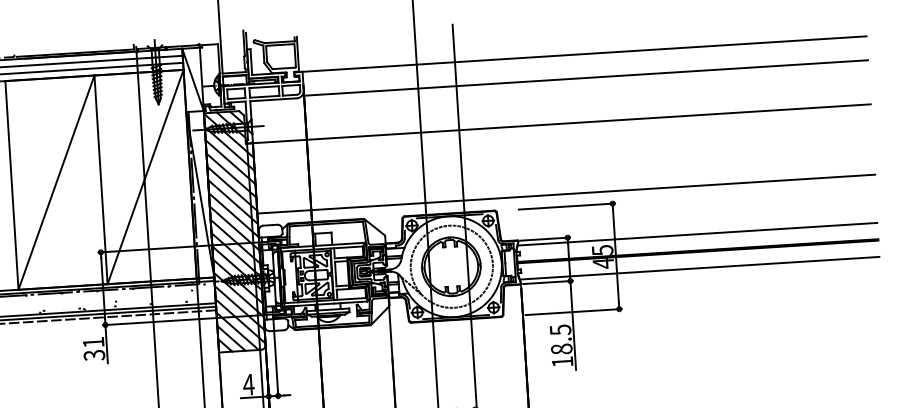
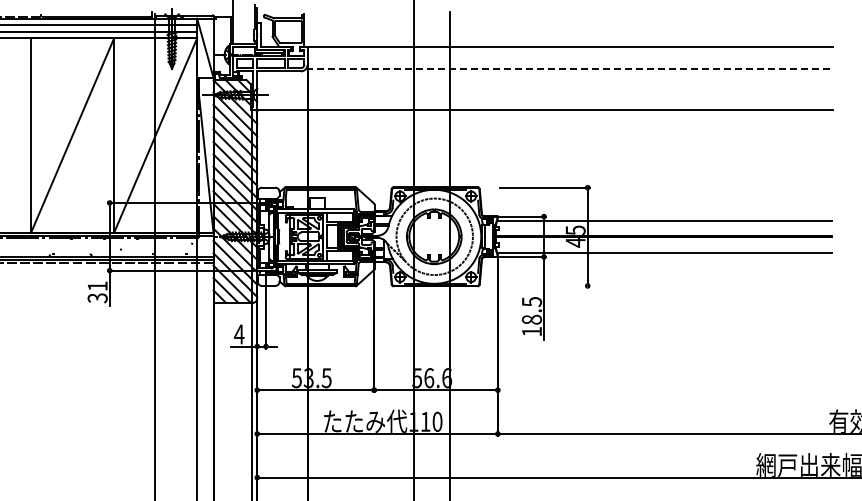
line: (585, 78) -> (569, 69), solid -> dashed
line: (566, 194) -> (545, 176), removed
line: (572, 311) -> (544, 285), removed

